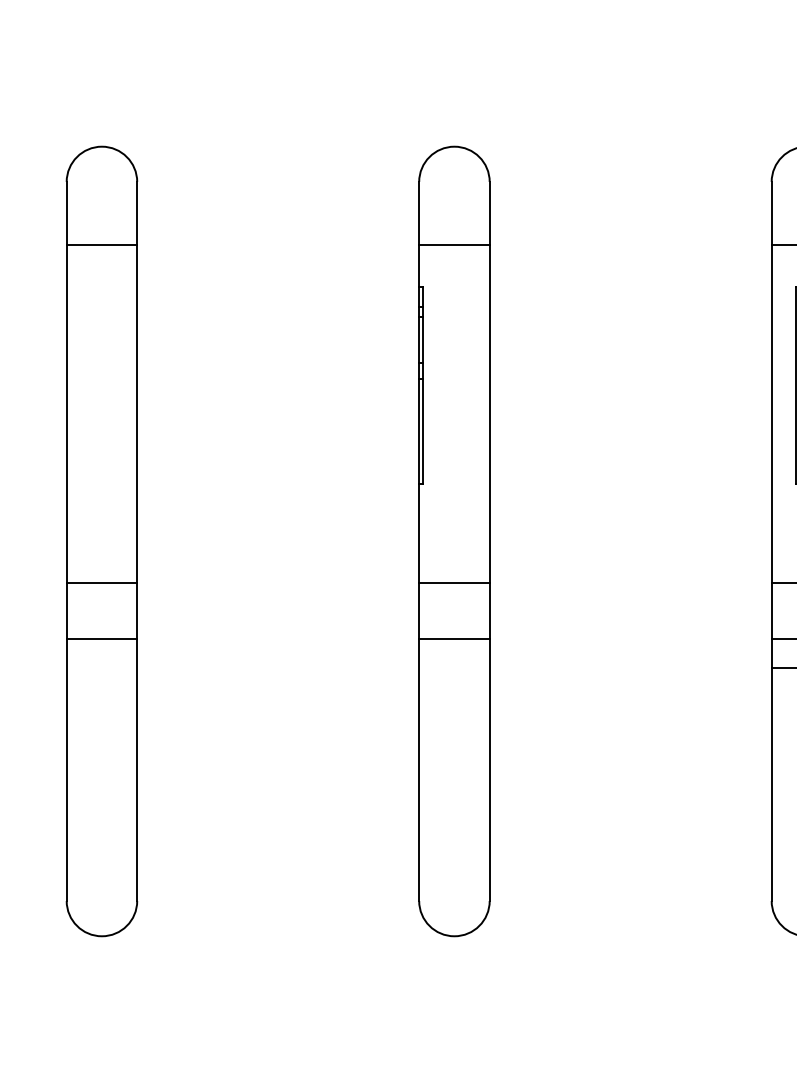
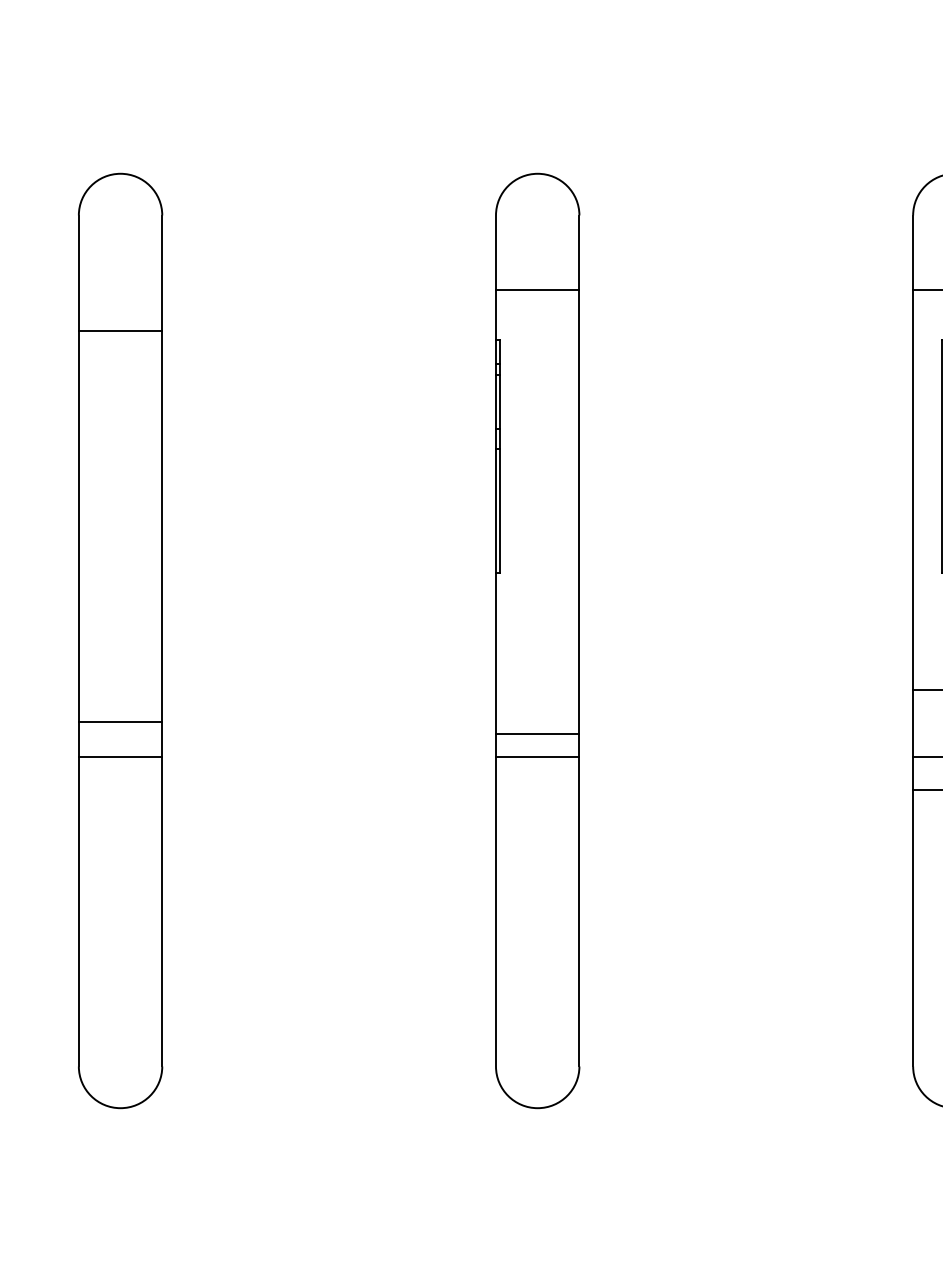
line: (101, 244) -> (120, 330), moved
line: (101, 583) -> (120, 722), moved
line: (454, 583) -> (537, 734), moved

